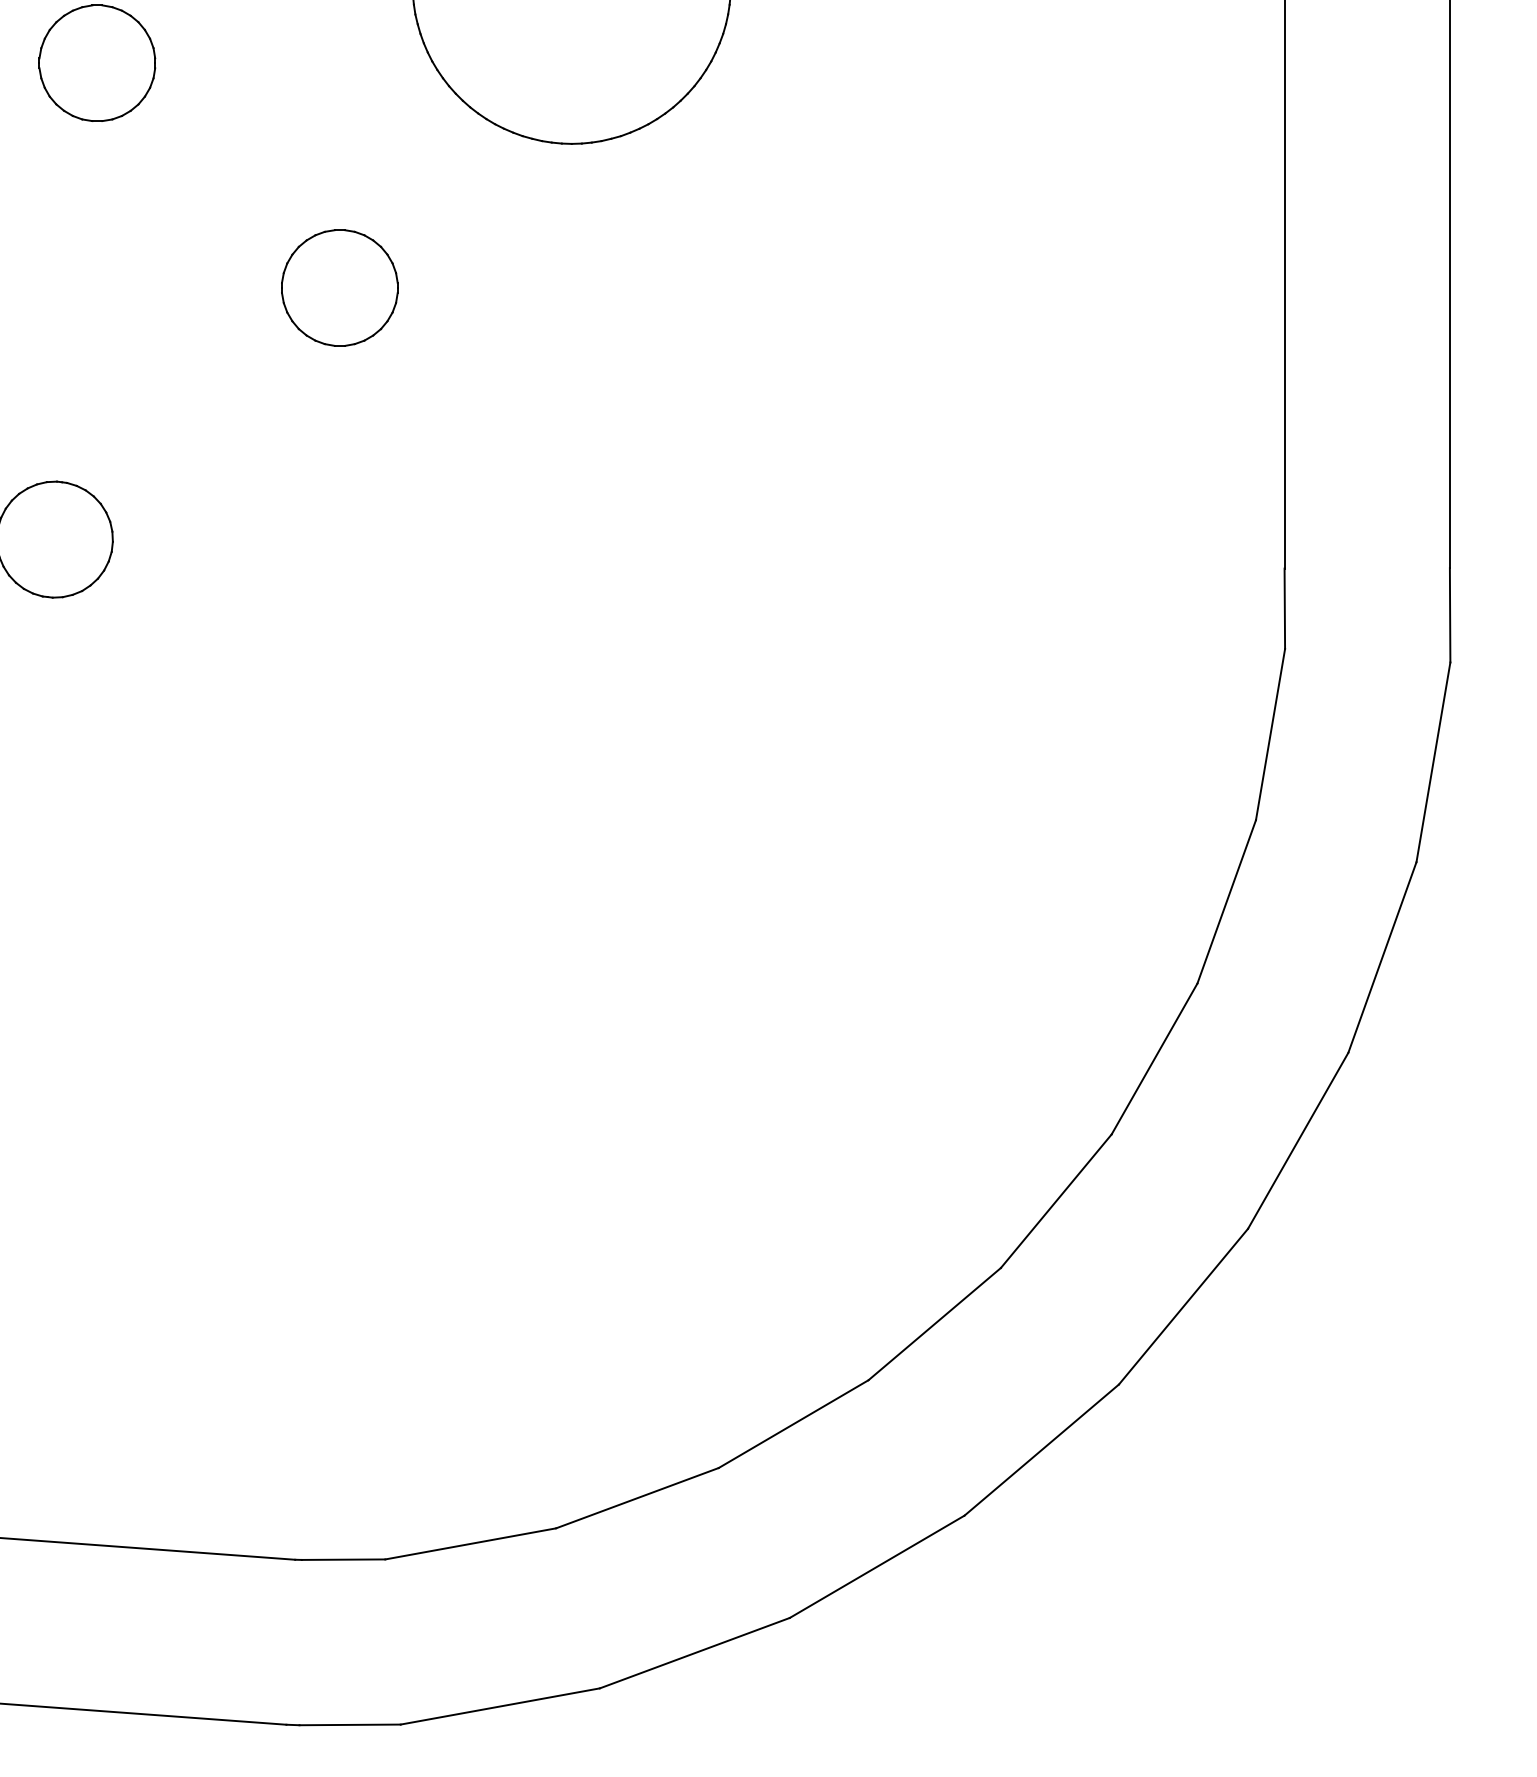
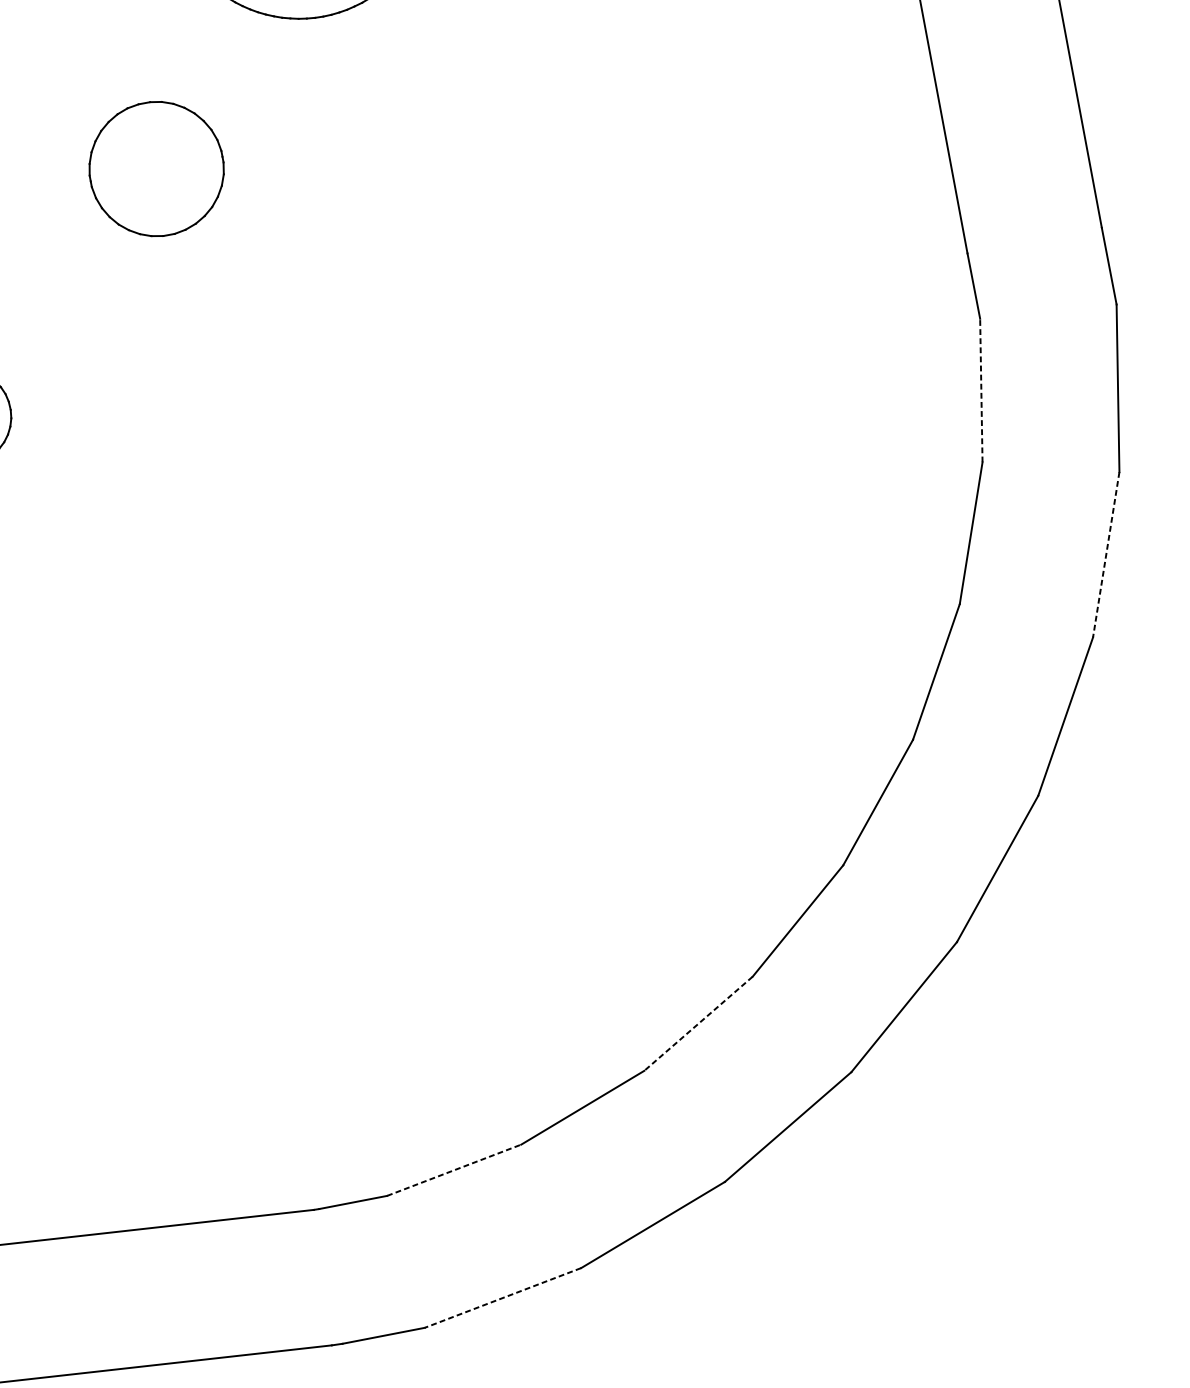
part: (339, 287) -> (156, 168), size x1.4
line: (1270, 734) -> (981, 390), solid -> dashed
line: (1382, 957) -> (1106, 554), solid -> dashed
line: (793, 1424) -> (698, 1024), solid -> dashed
line: (470, 1543) -> (453, 1170), solid -> dashed
line: (499, 1706) -> (502, 1298), solid -> dashed

